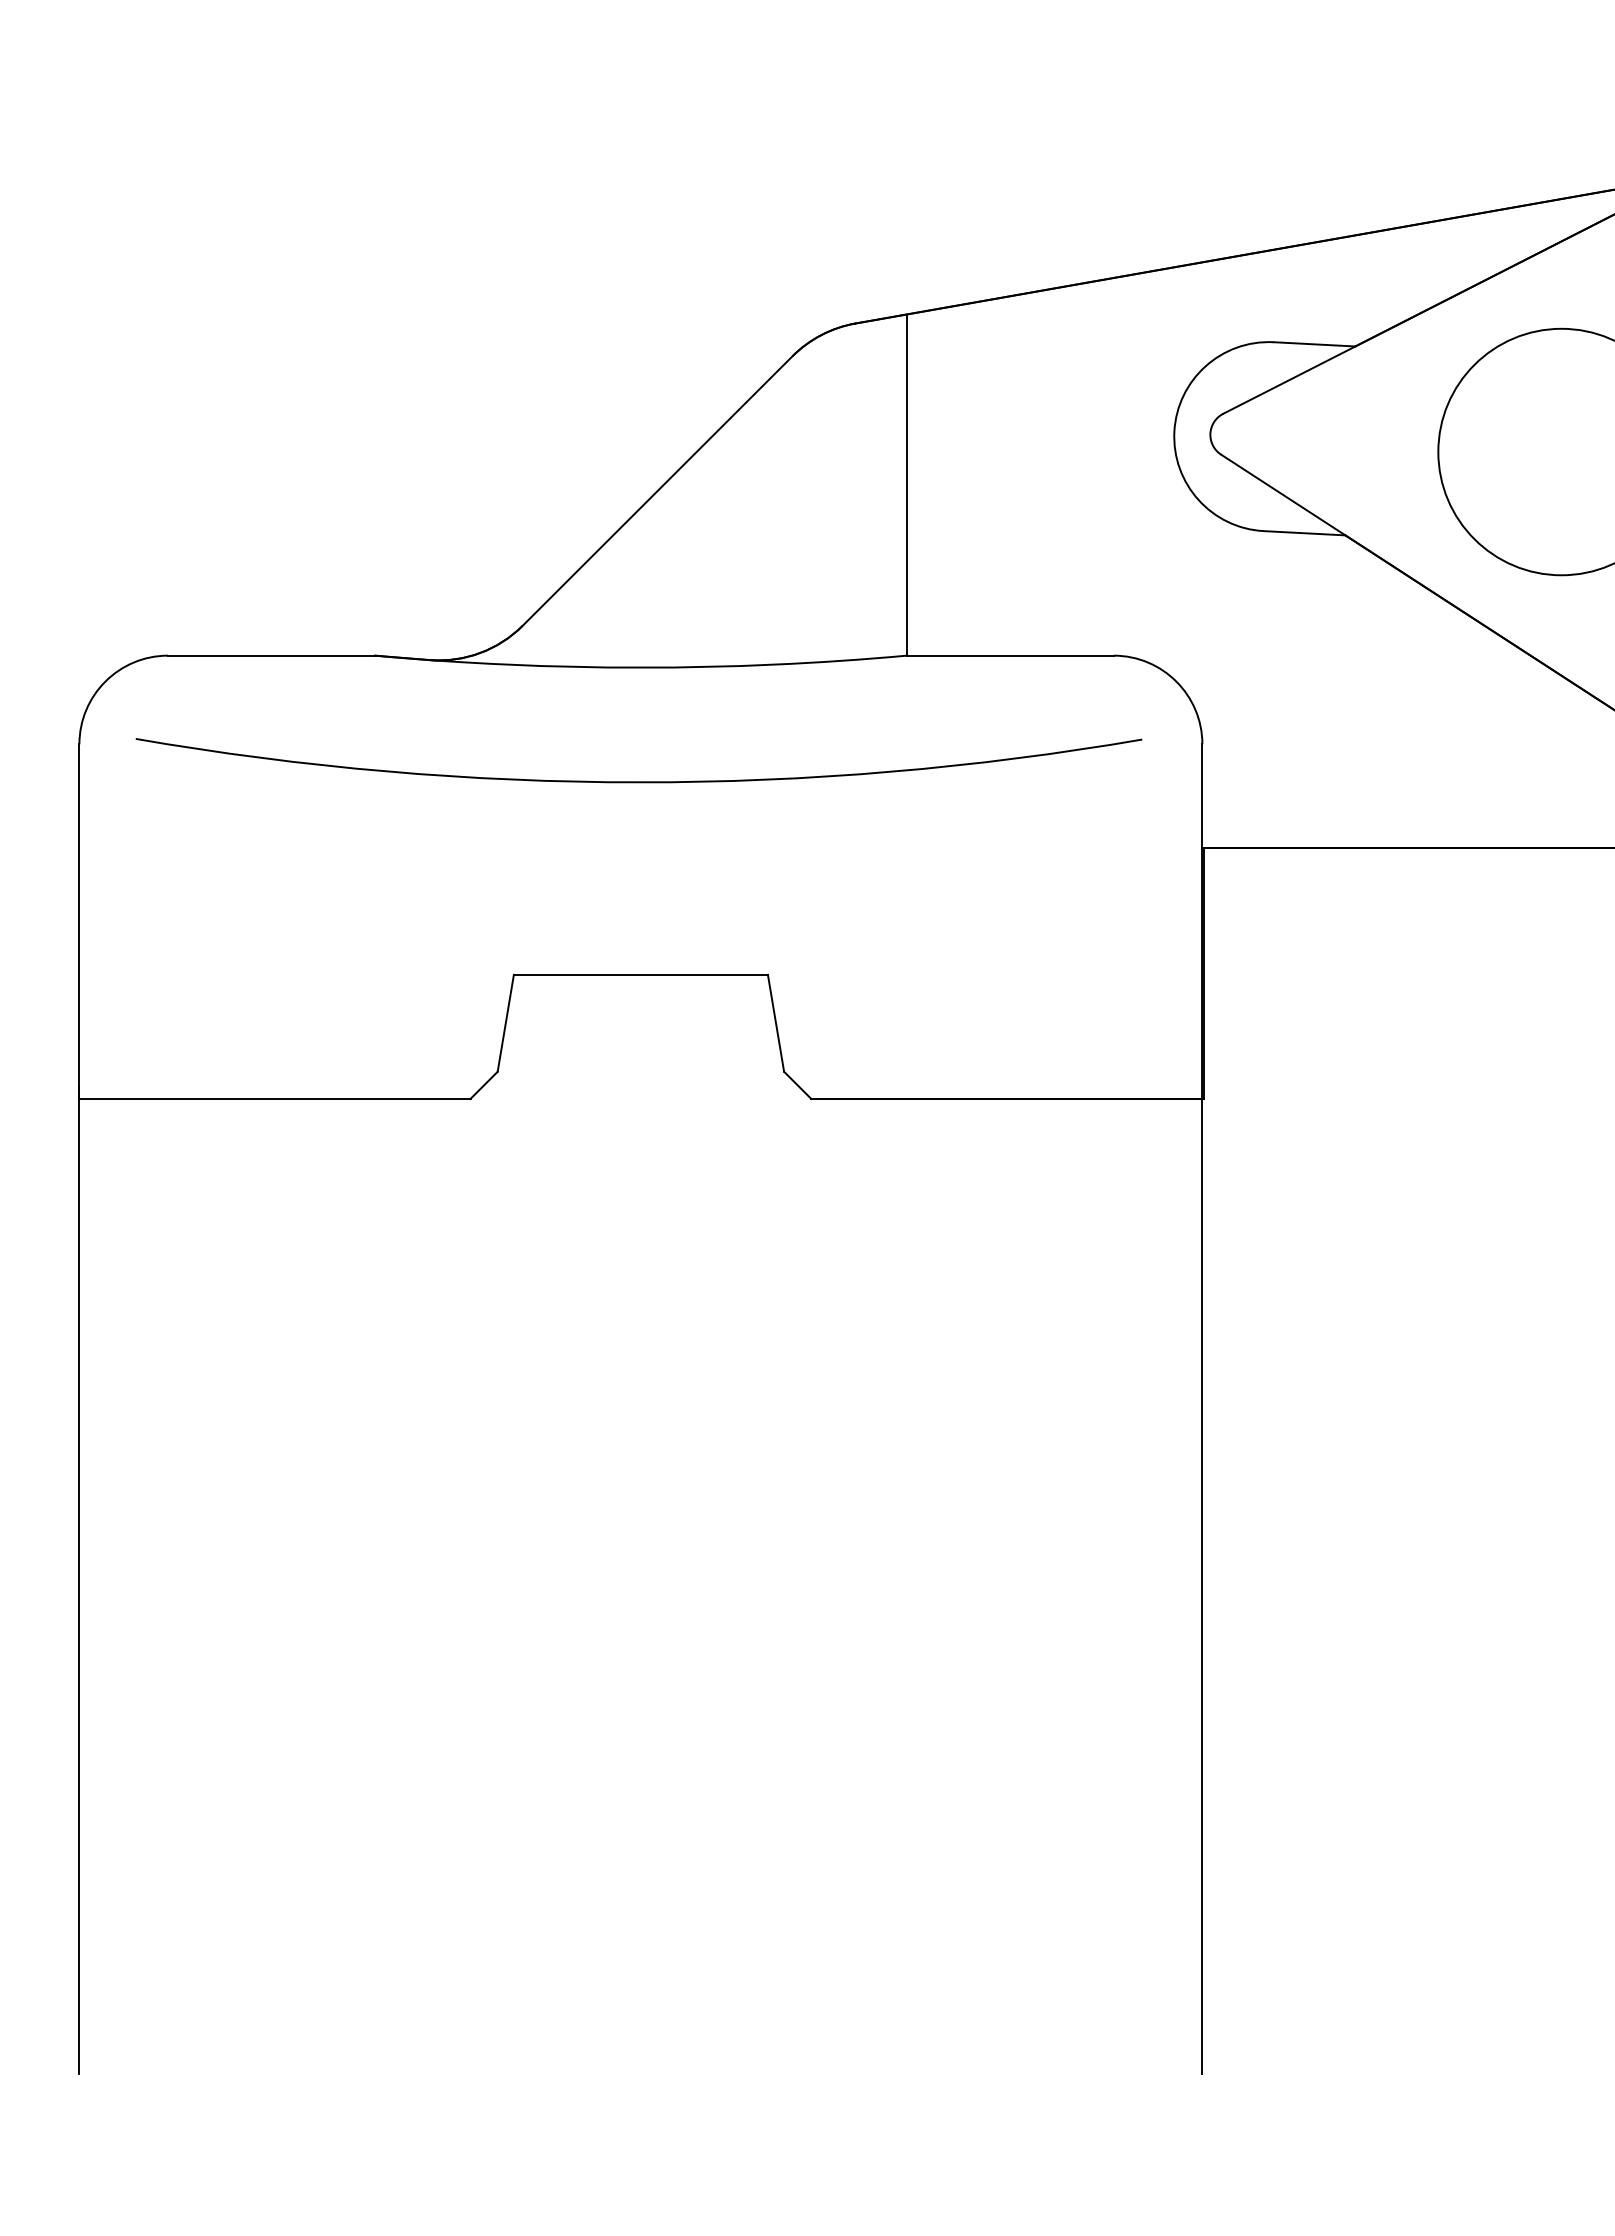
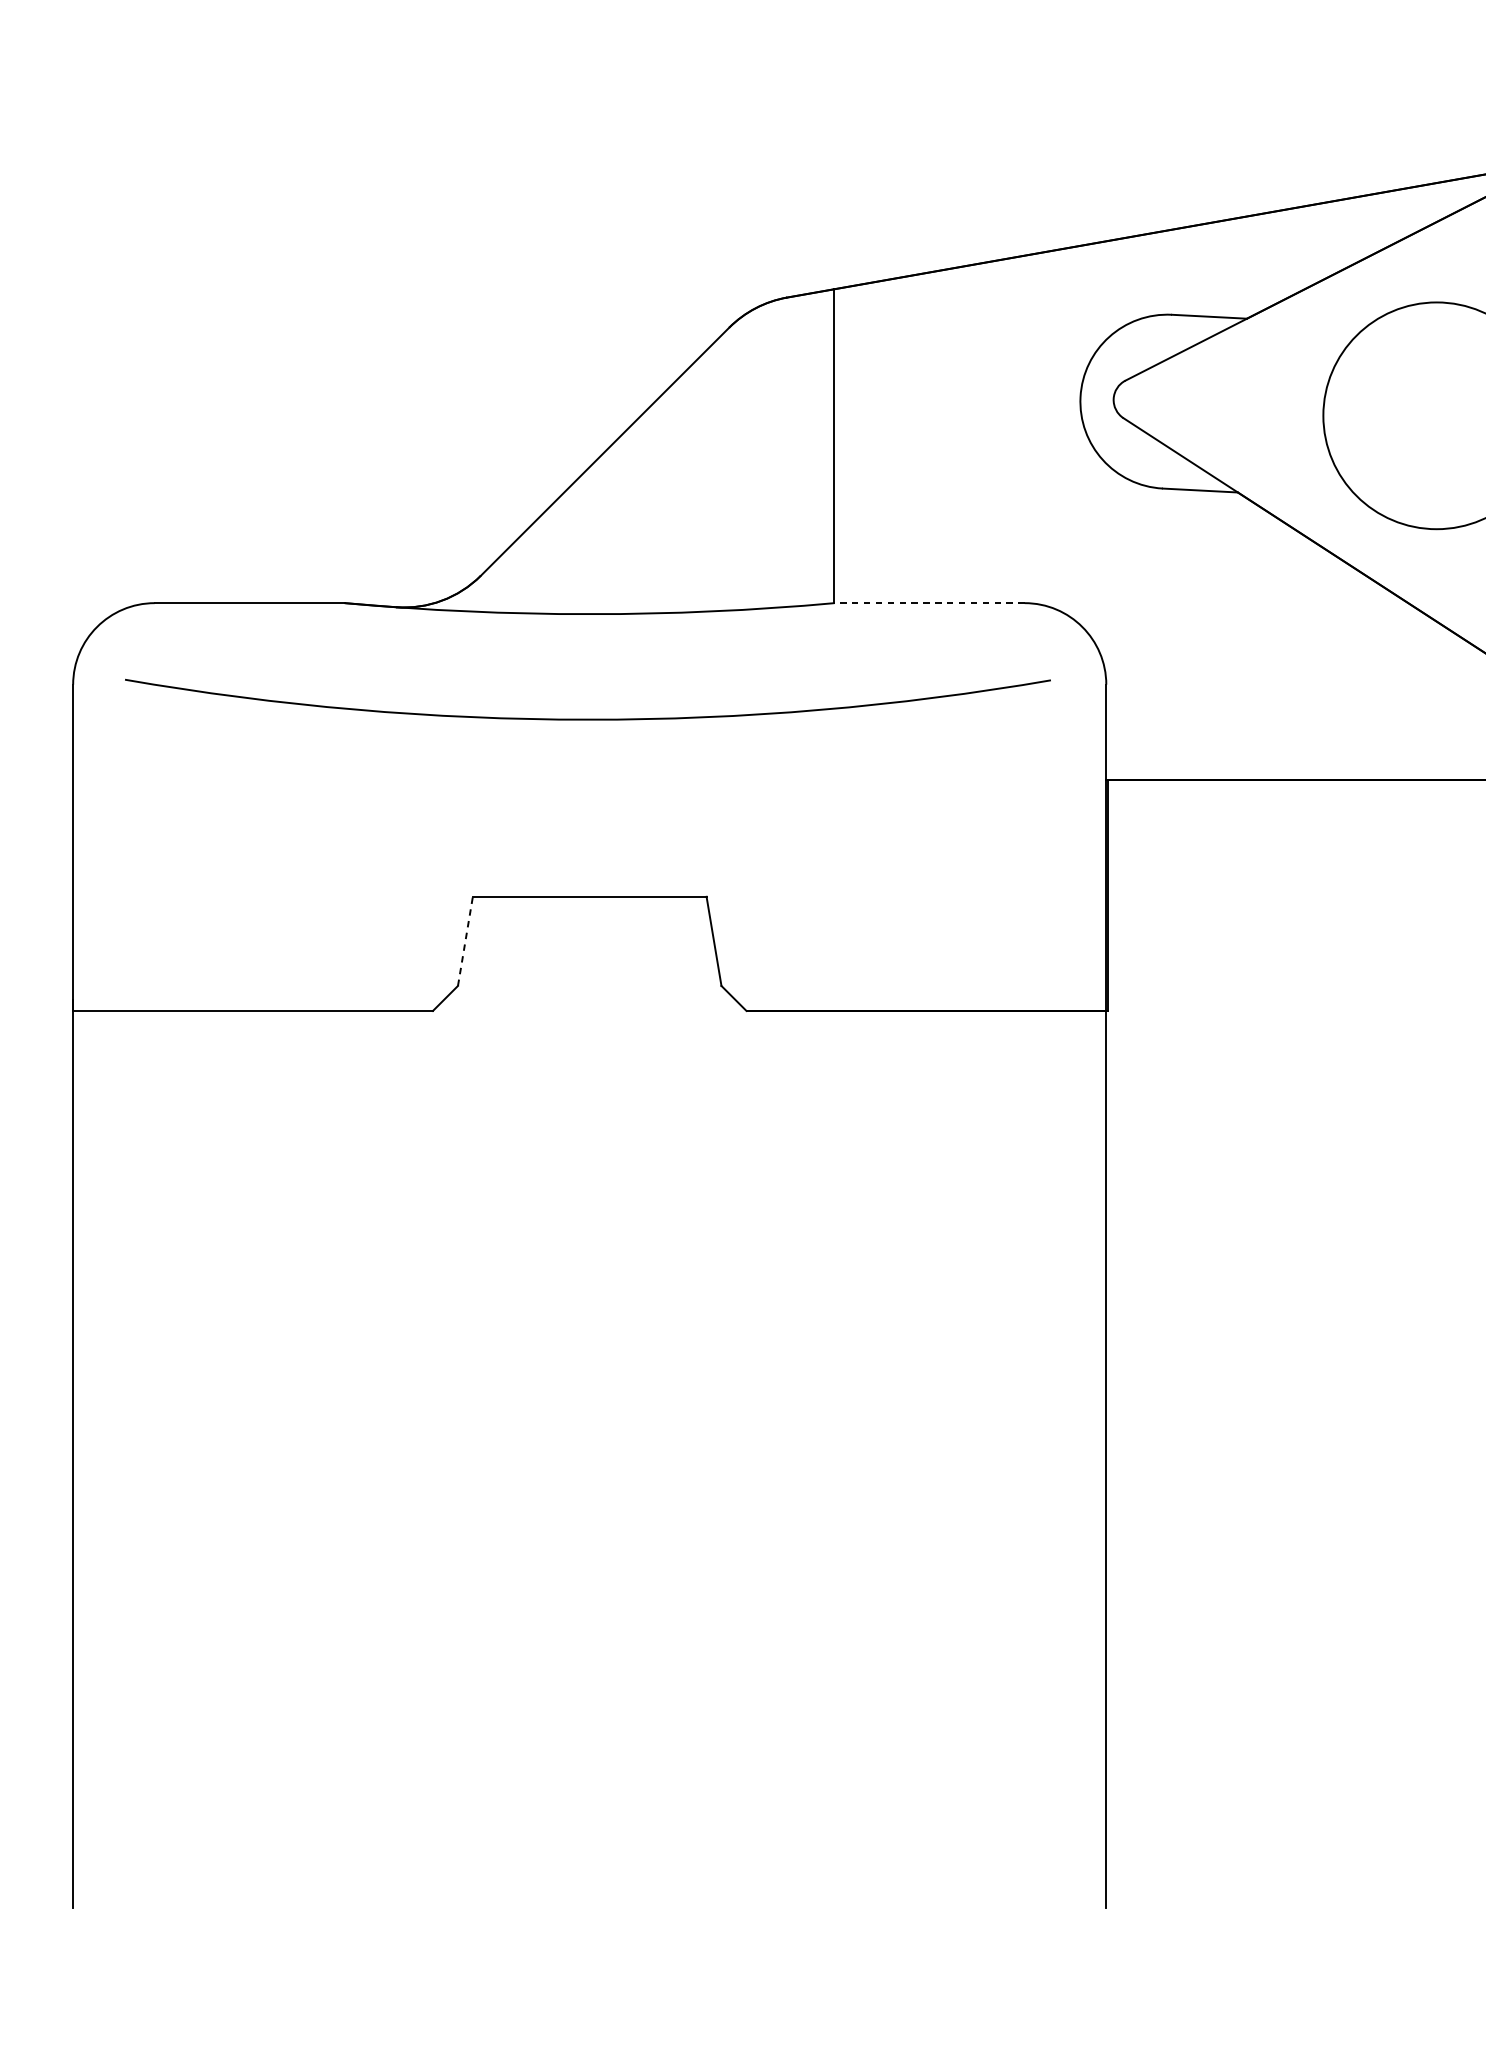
line: (1009, 655) -> (928, 603), solid -> dashed
line: (505, 1022) -> (465, 940), solid -> dashed

